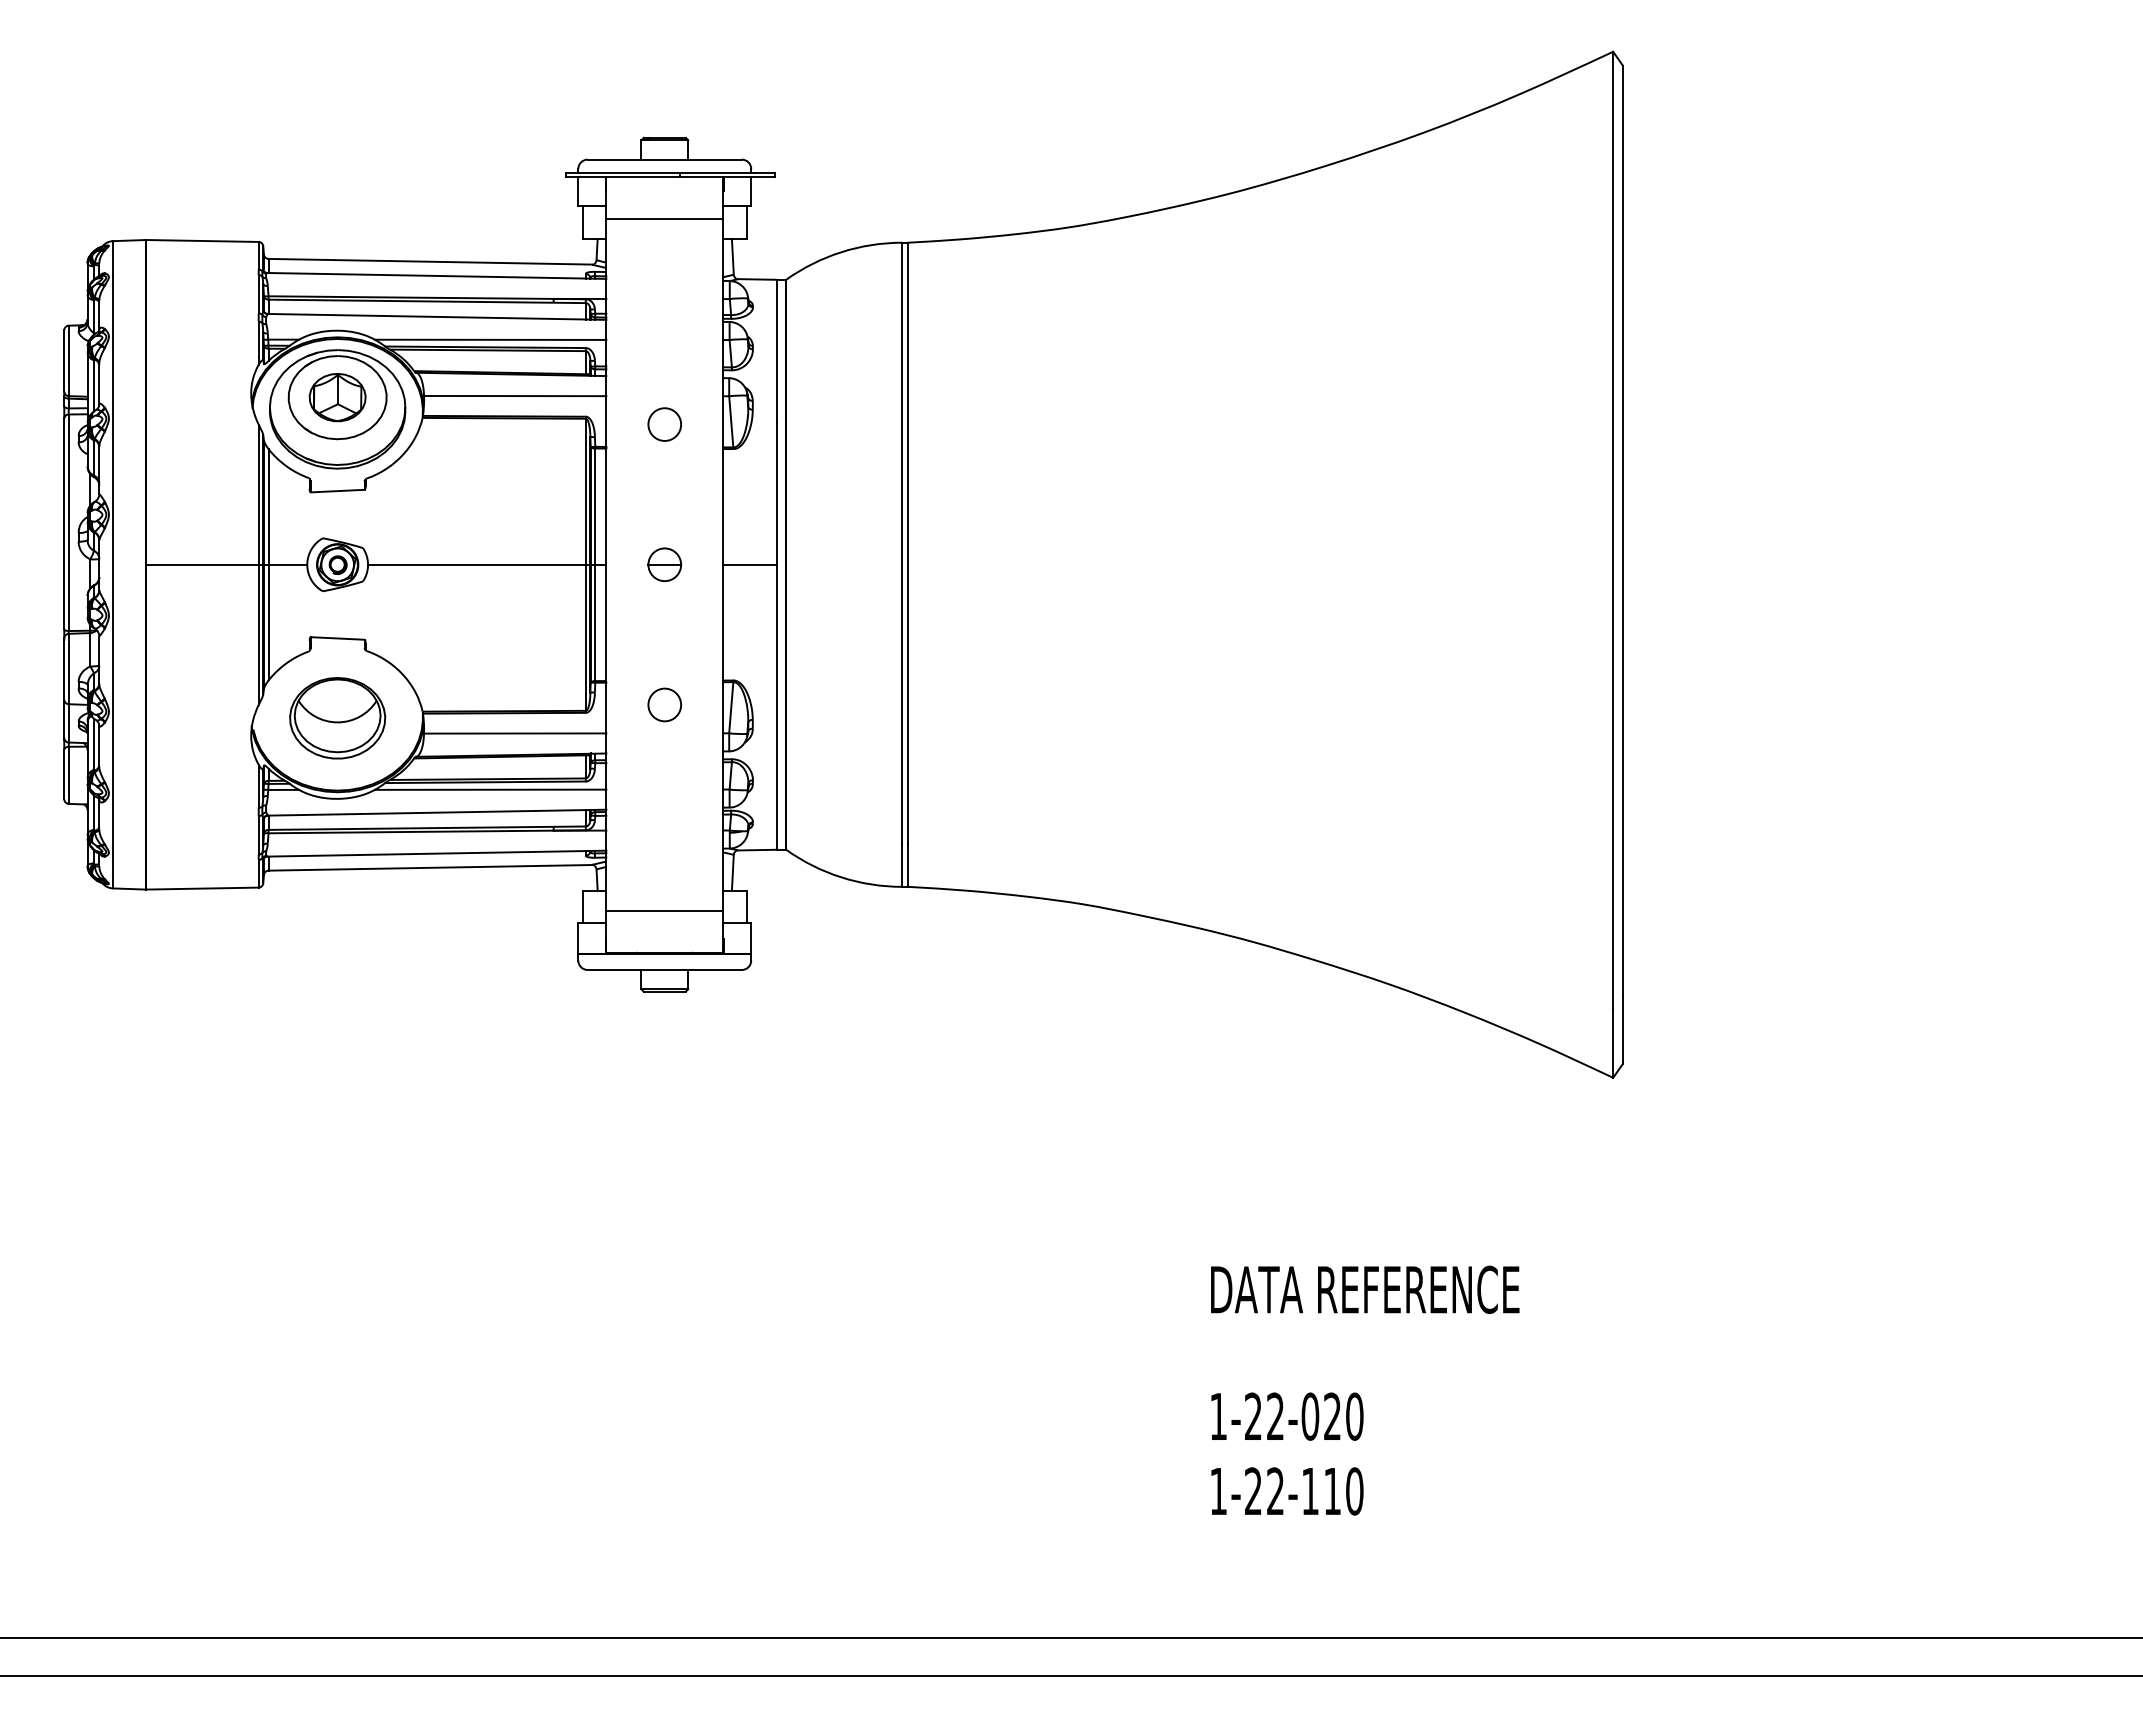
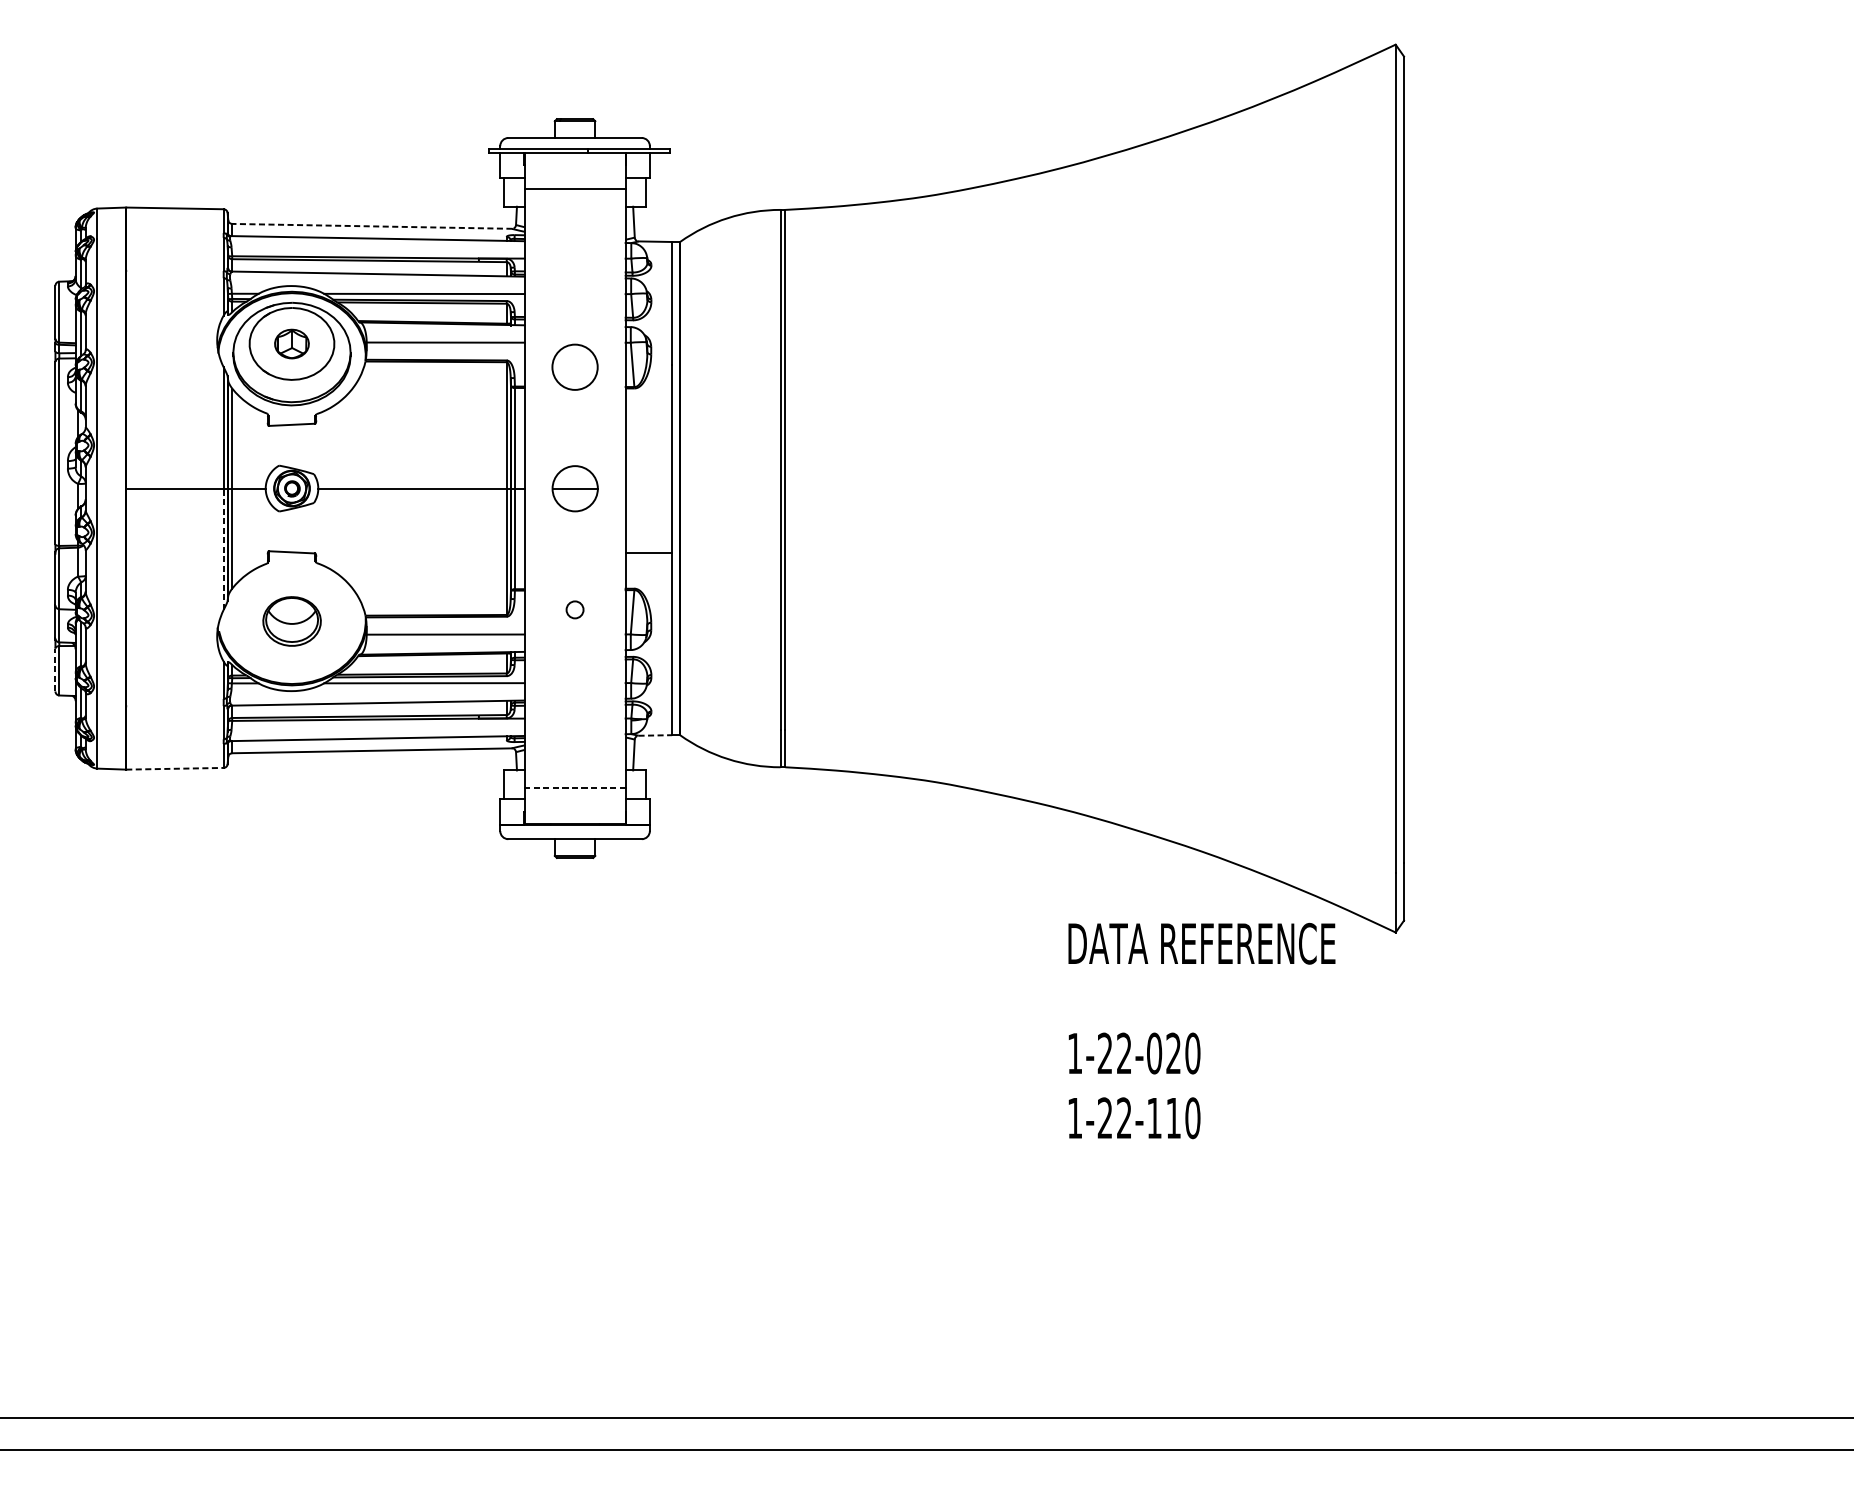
line: (430, 261) -> (372, 226), solid -> dashed
part: (337, 397) -> (291, 343), size x0.7
circle: (664, 424) -> (574, 367), size x1.6
part: (664, 564) -> (574, 488), size x1.6
line: (749, 564) -> (648, 552), moved
line: (258, 634) -> (223, 548), solid -> dashed
circle: (664, 704) -> (574, 609), size x0.6
part: (337, 718) -> (291, 621), size x0.7
line: (64, 774) -> (55, 670), solid -> dashed
line: (758, 850) -> (656, 735), solid -> dashed
line: (202, 888) -> (175, 768), solid -> dashed
line: (664, 910) -> (574, 787), solid -> dashed
text: (1365, 1390) -> (1202, 1030), moved

